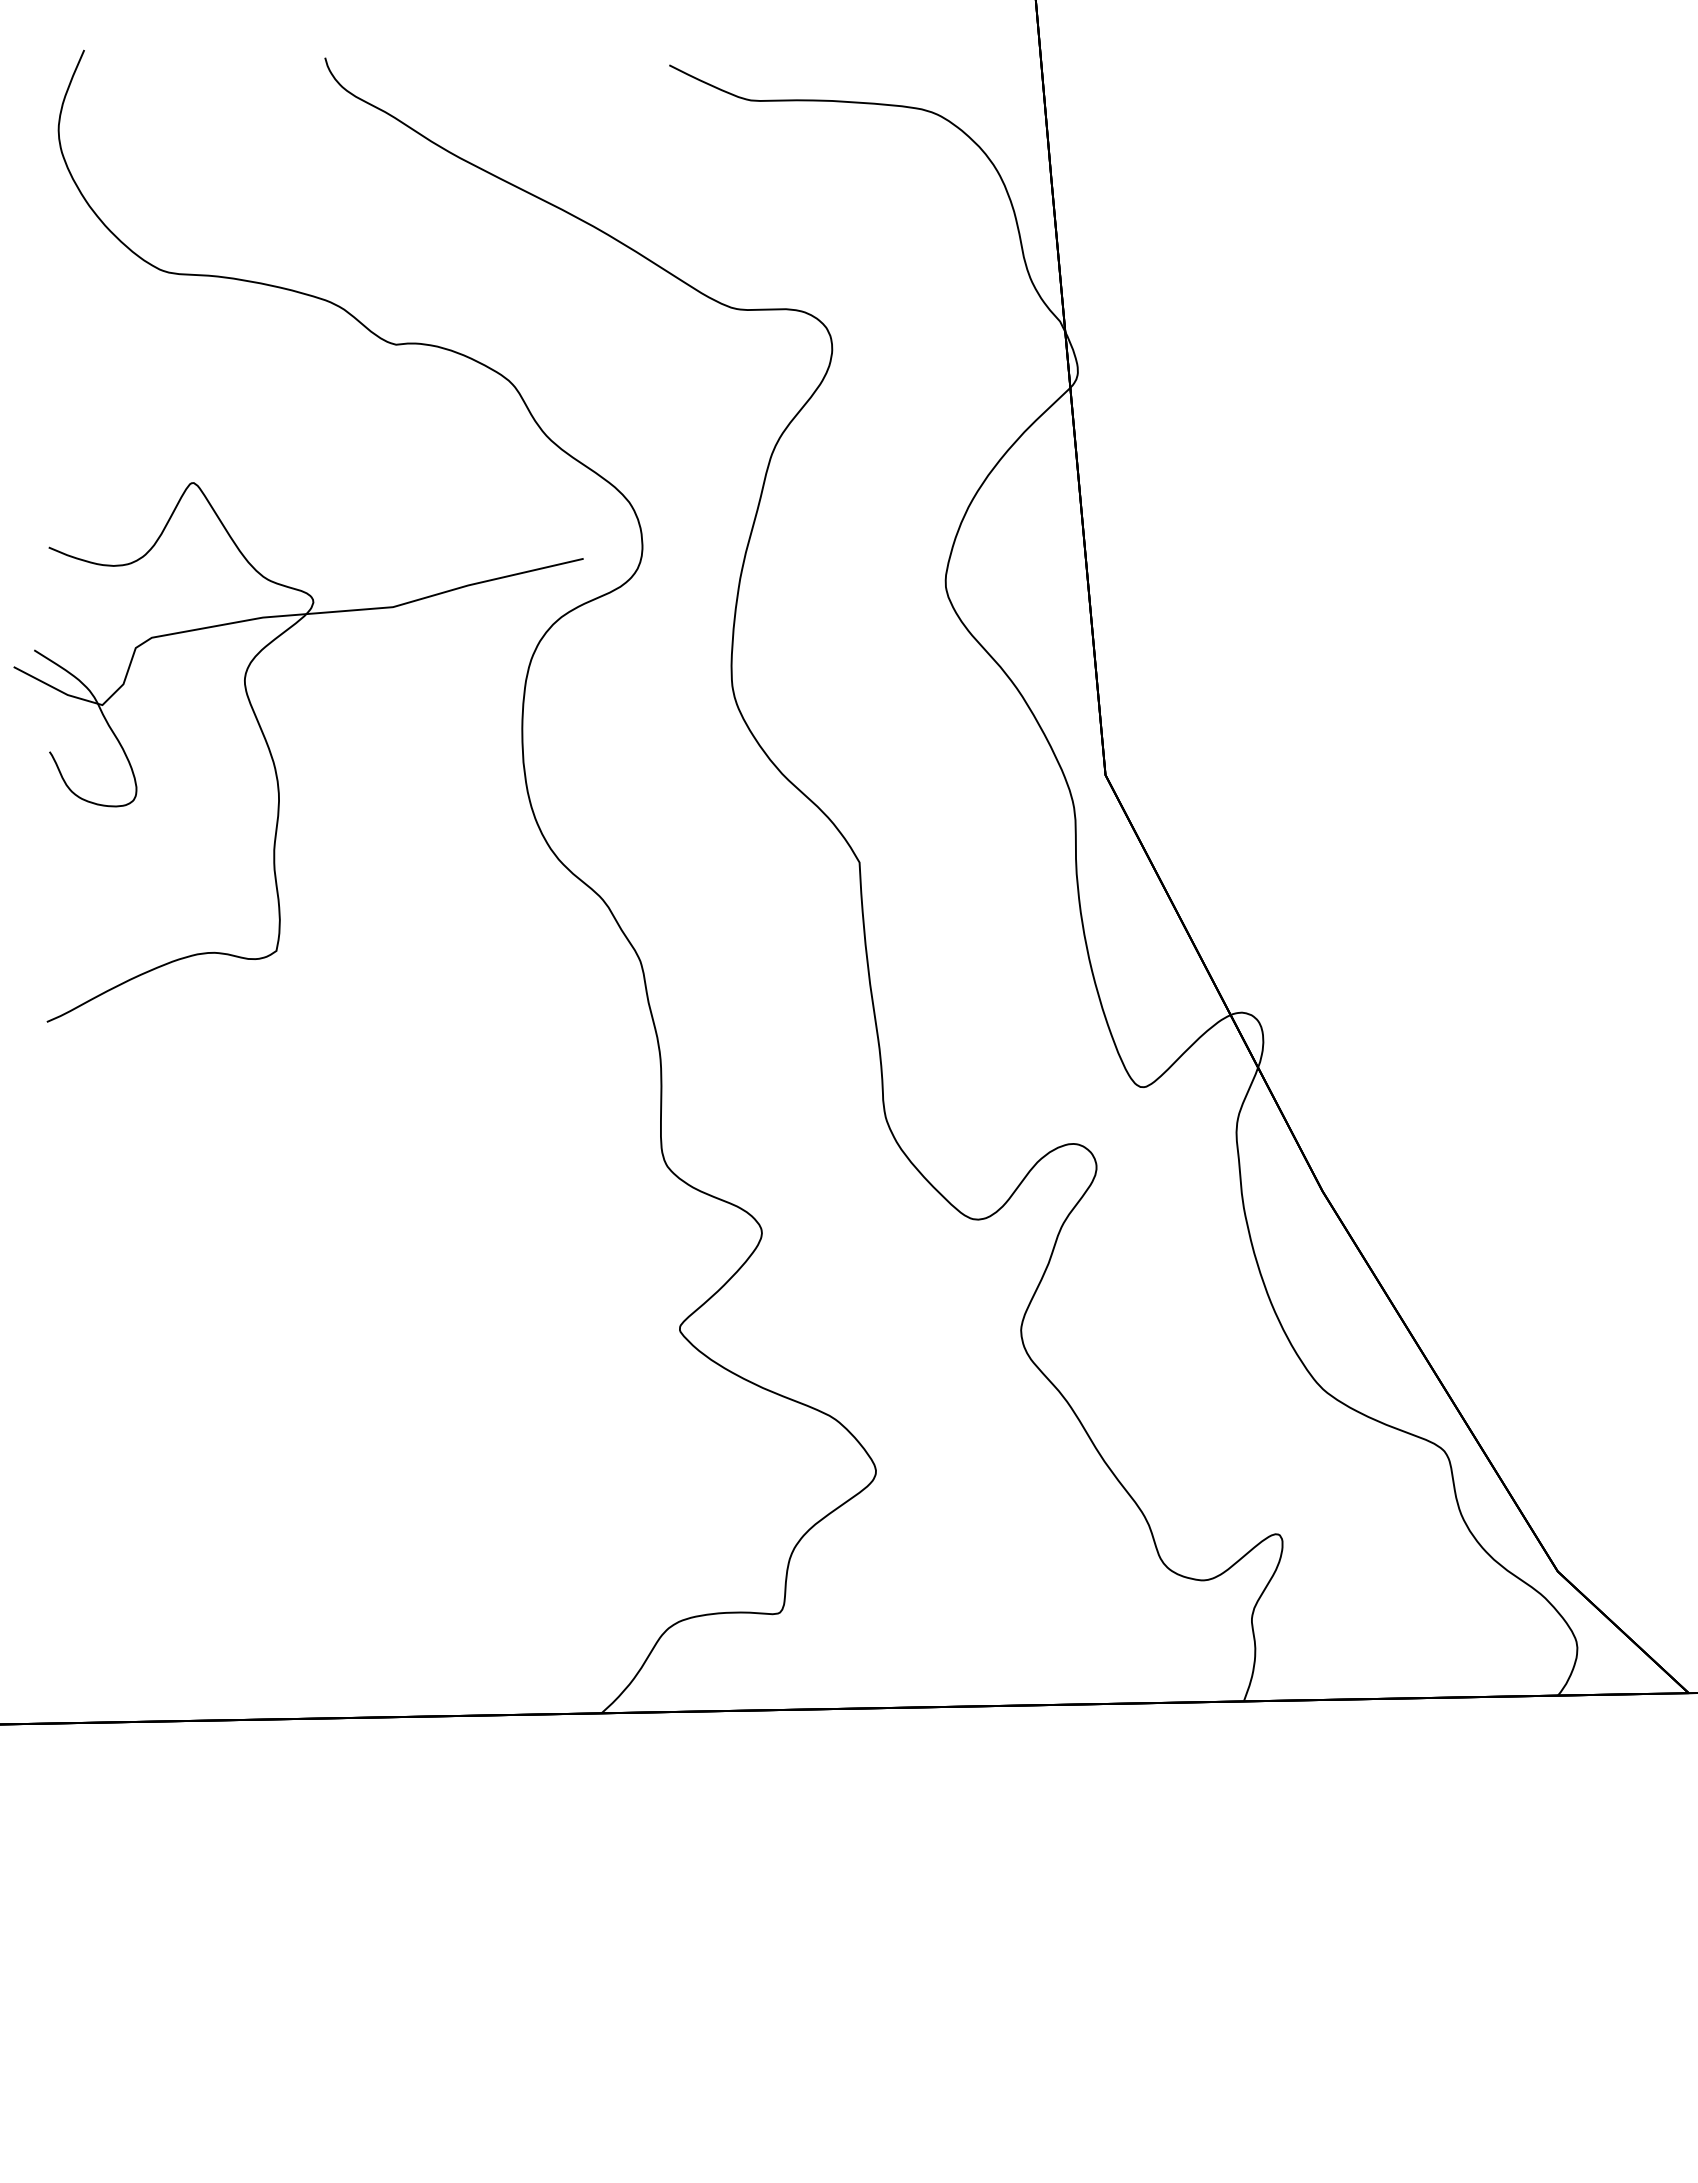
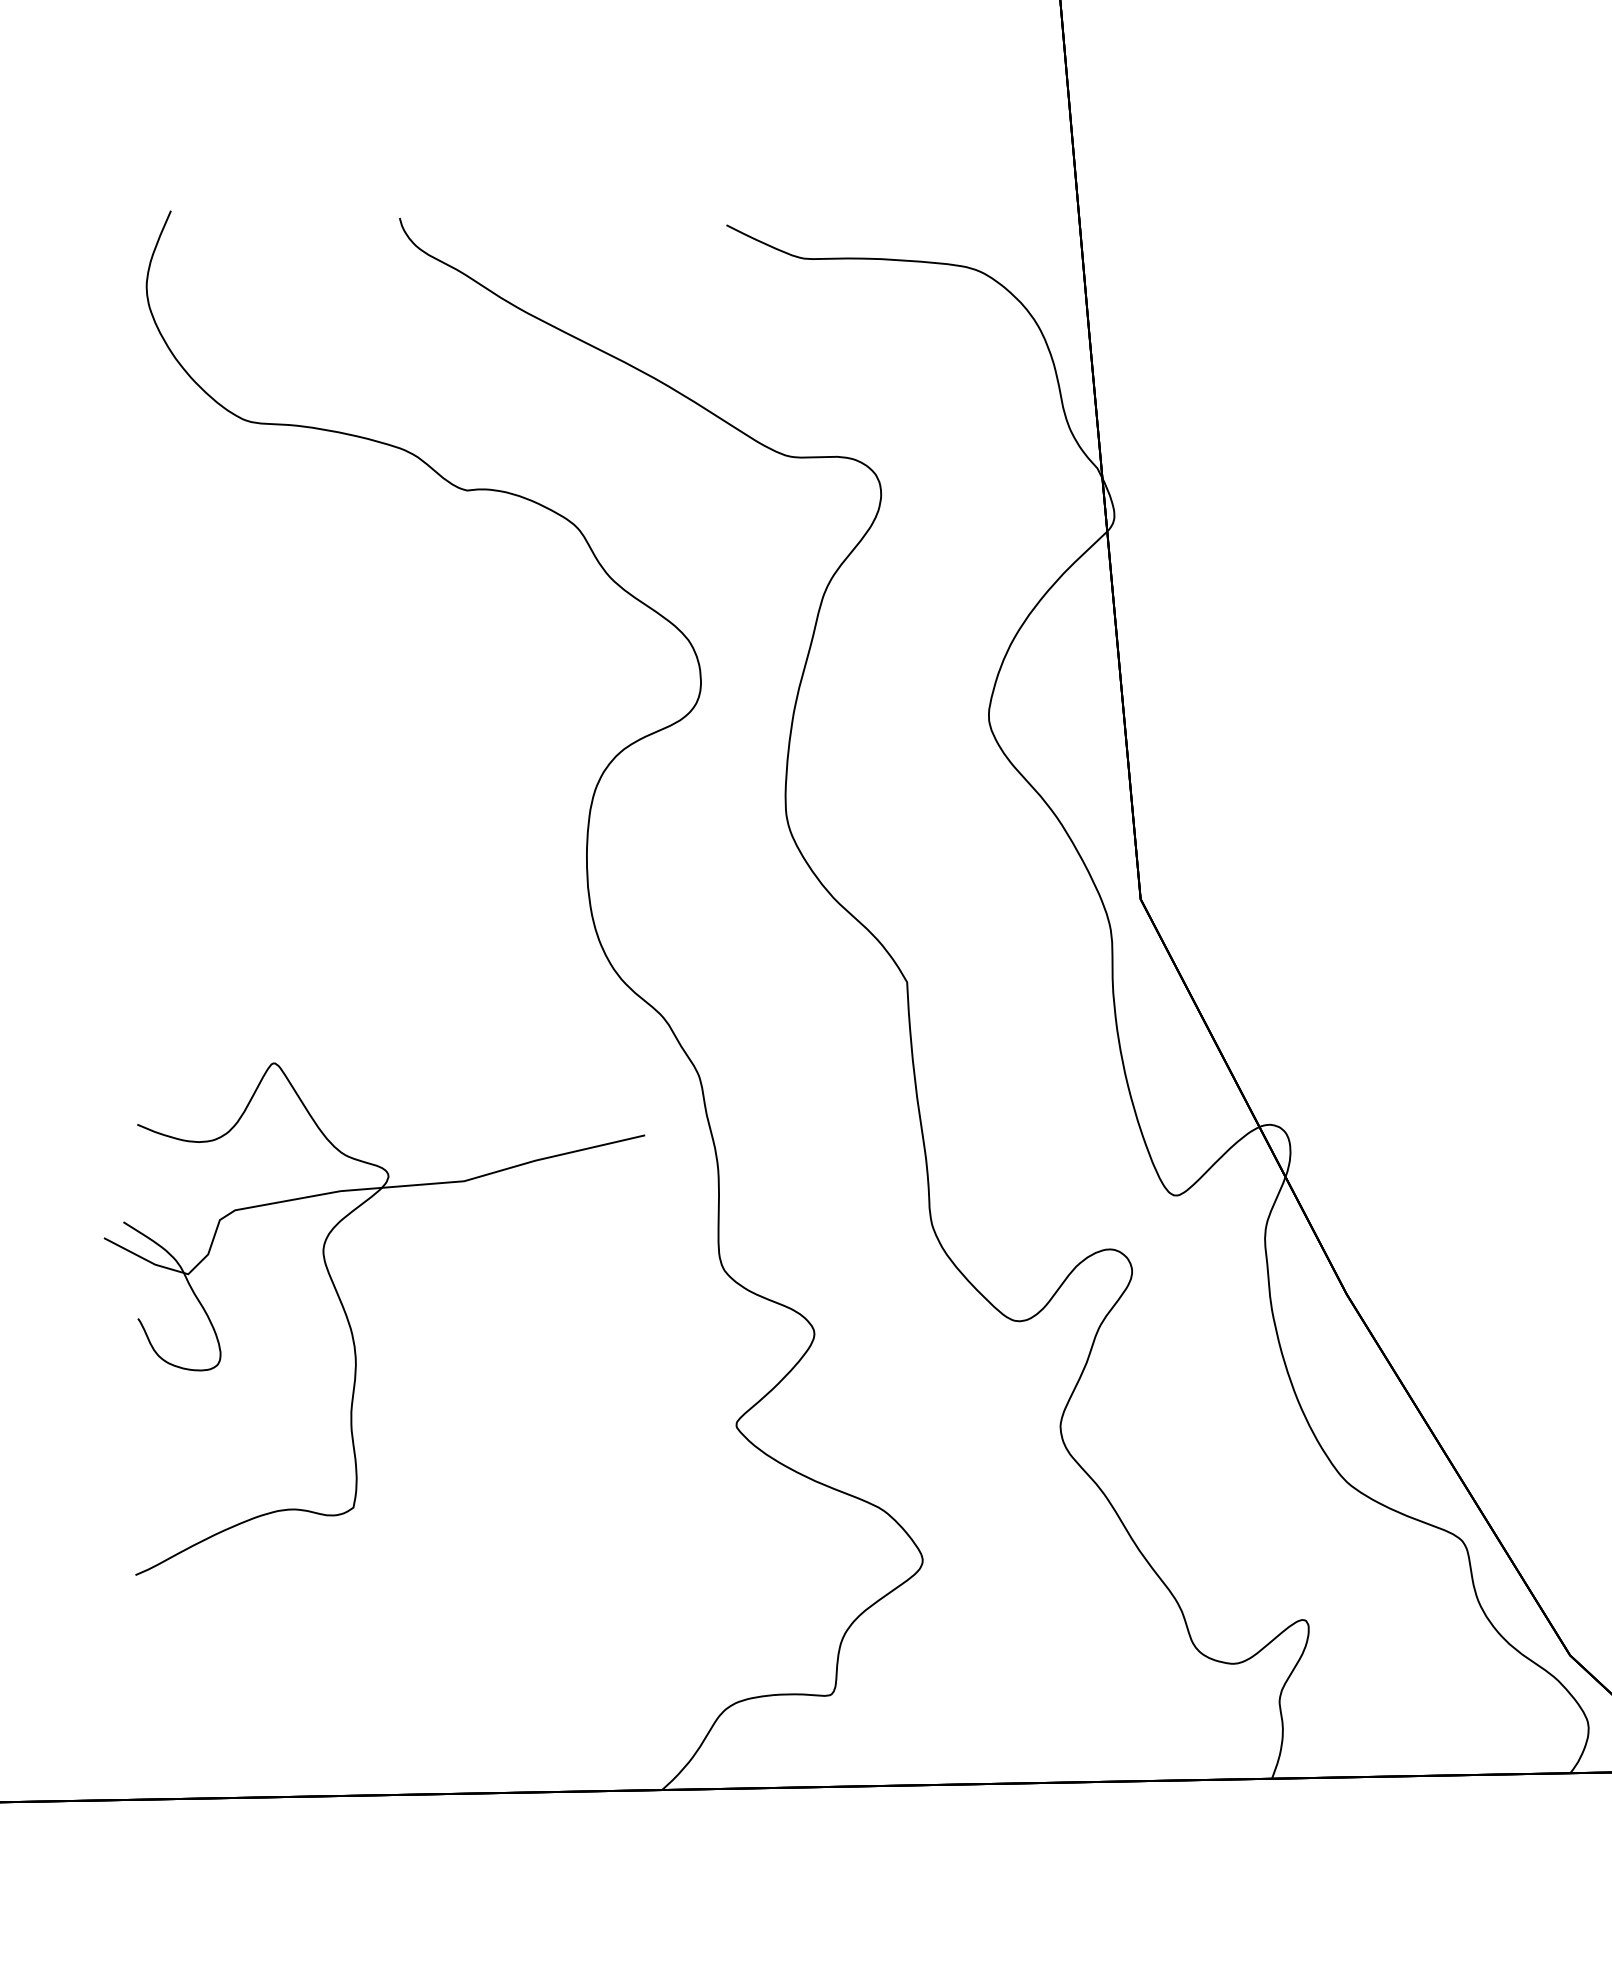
part: (274, 761) -> (351, 1327), moved

